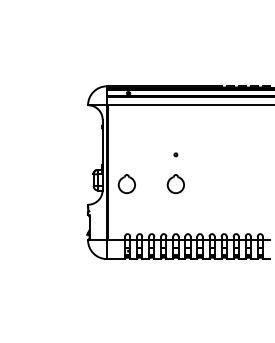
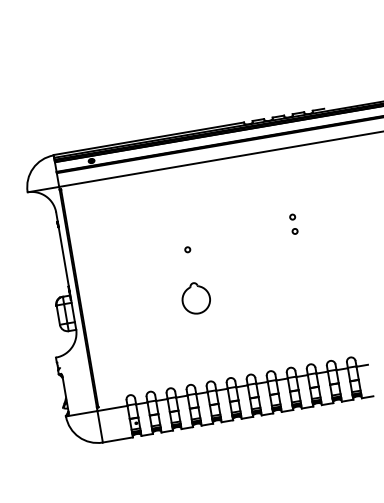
part: (240, 150) -> (293, 224), added
part: (126, 184) -> (114, 313), removed

